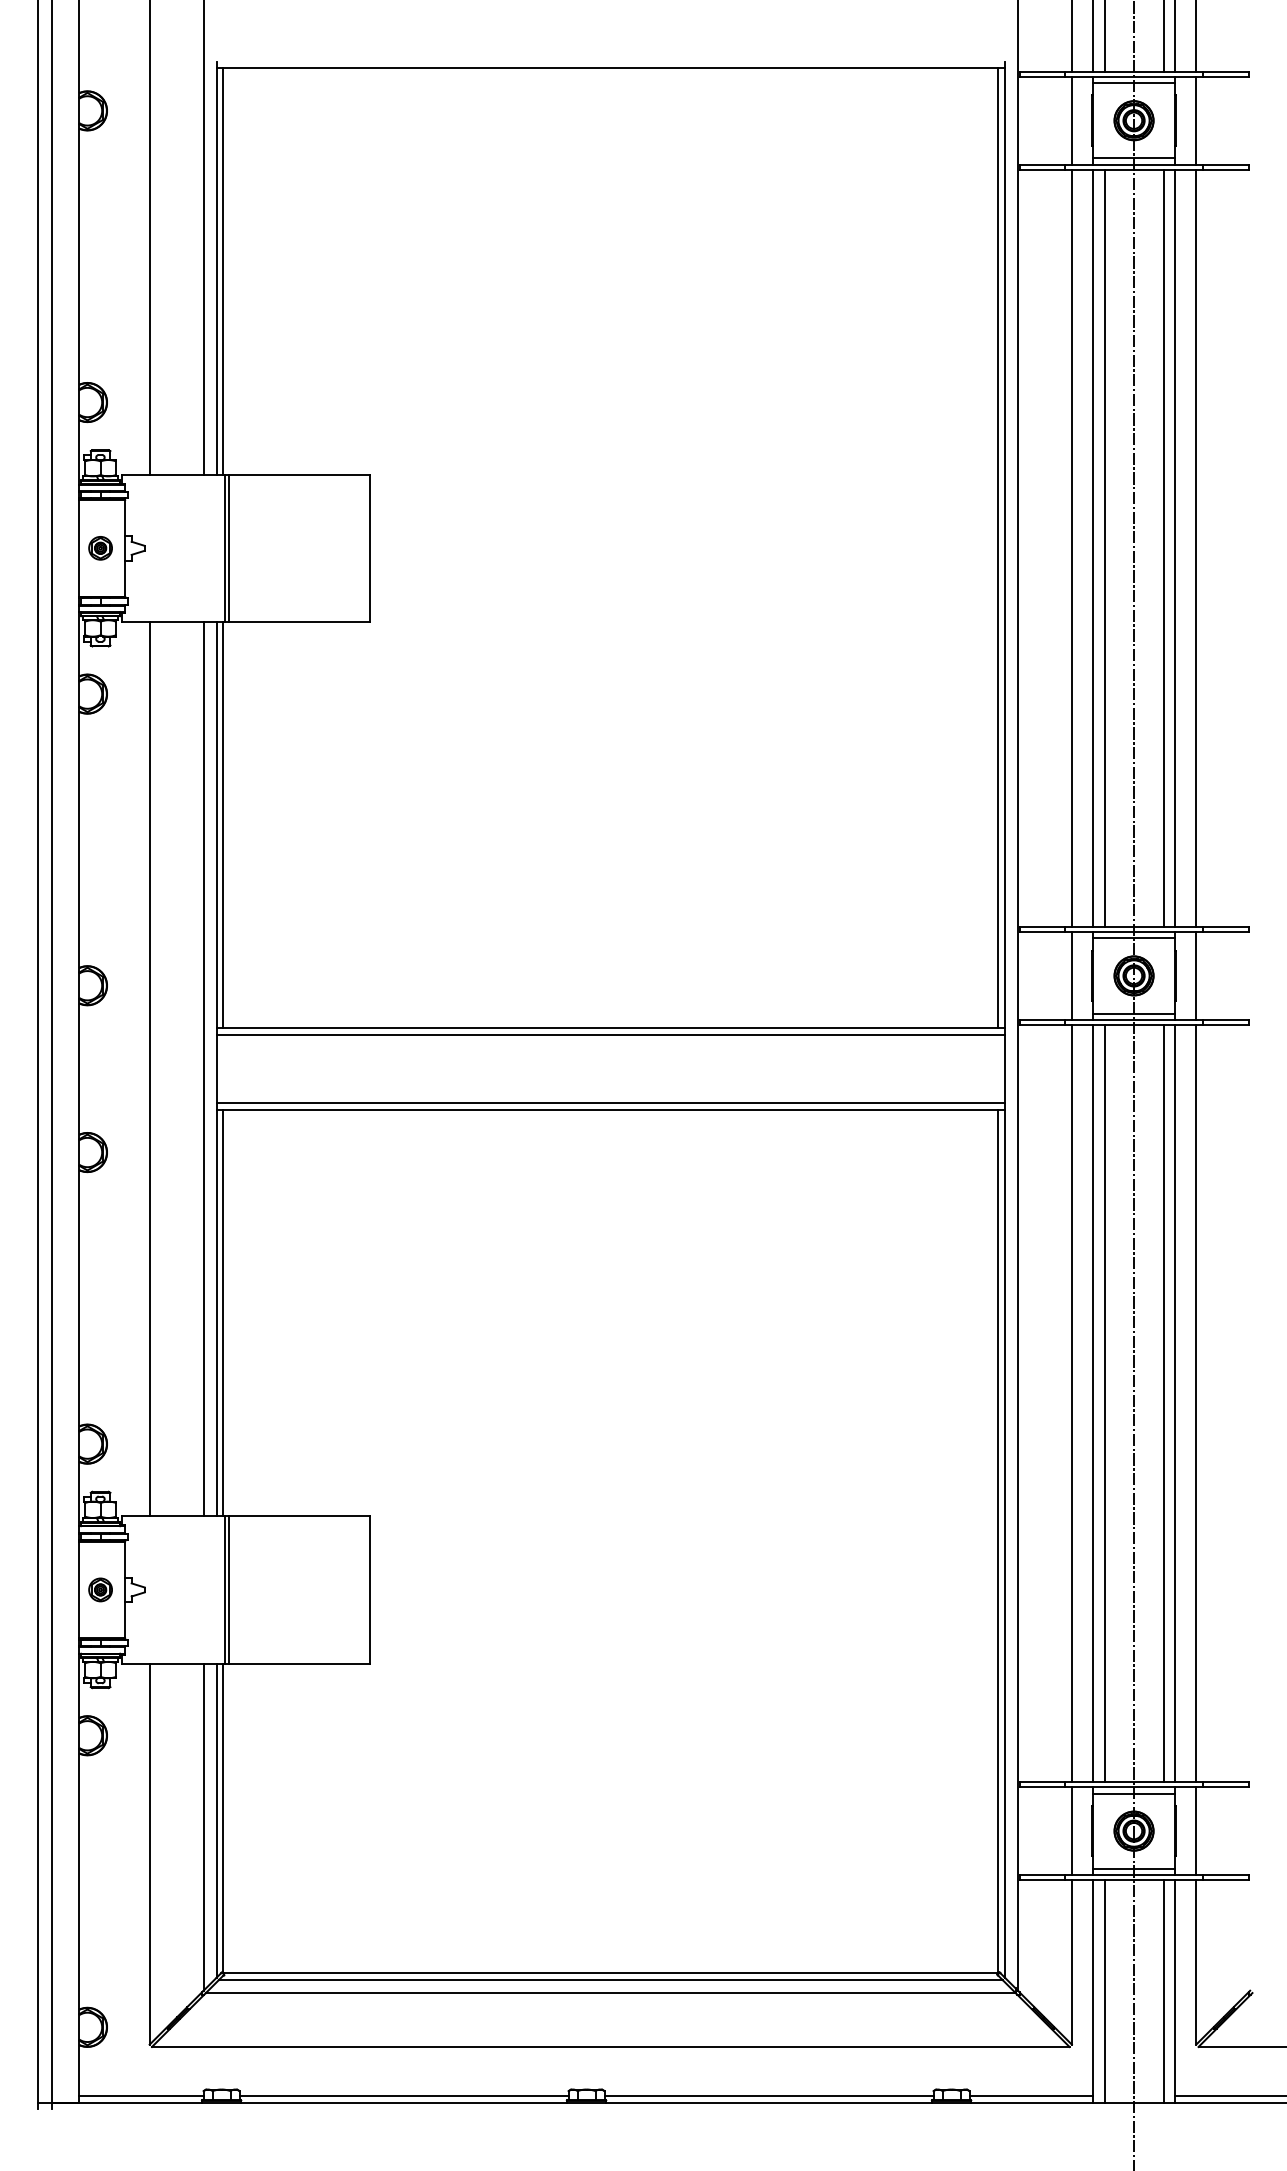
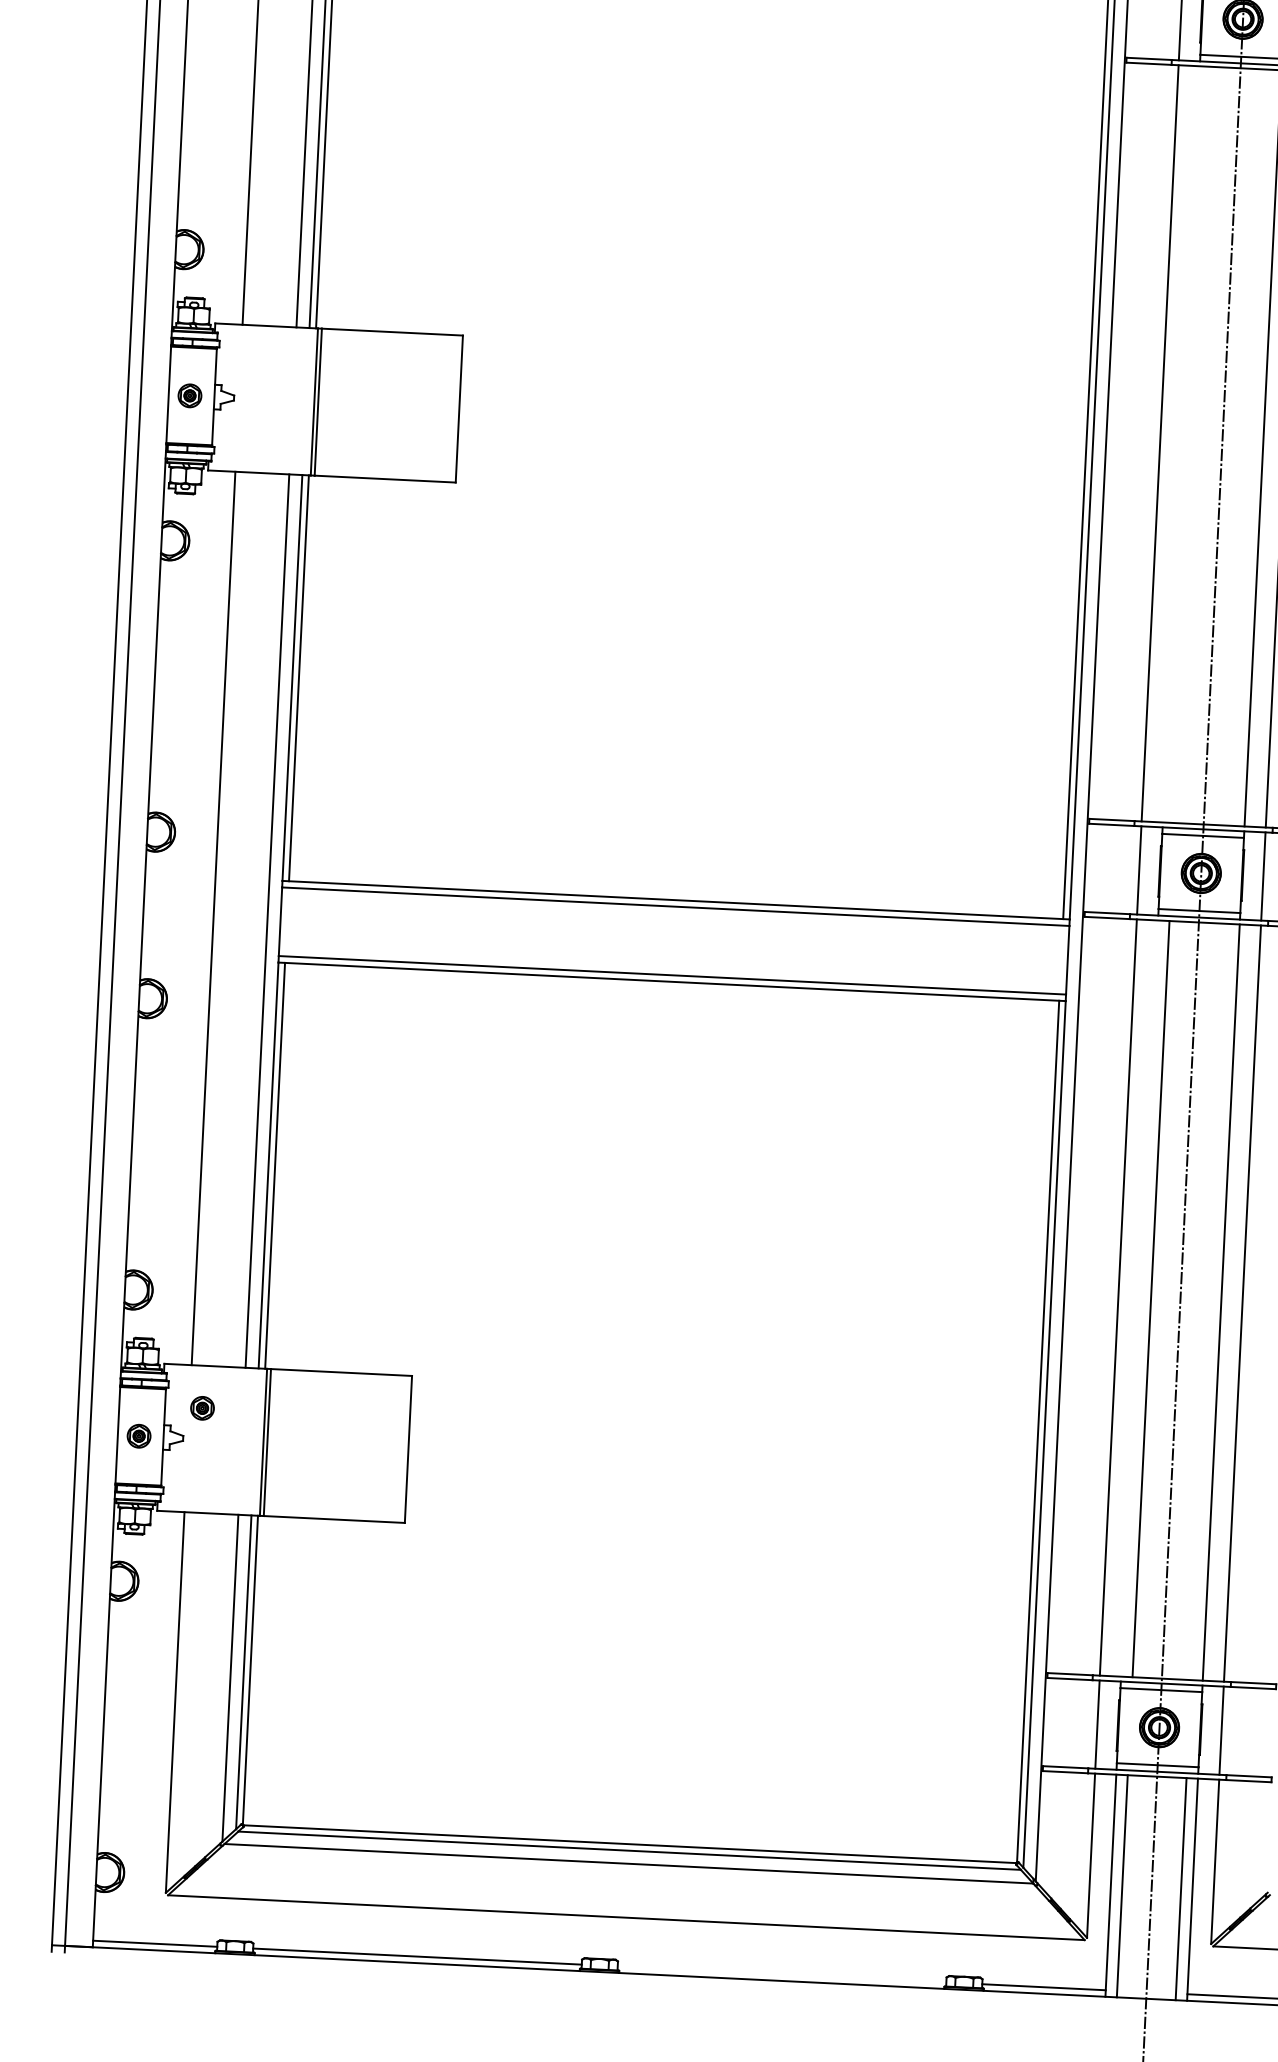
line: (1093, 547) -> (1181, 443), removed
line: (1104, 547) -> (1192, 444), removed
line: (1163, 547) -> (1251, 446), removed
line: (1093, 1403) -> (1139, 1298), removed
line: (1163, 1403) -> (1209, 1301), removed
part: (162, 1558) -> (202, 1407), added
line: (768, 2096) -> (781, 1974), removed

